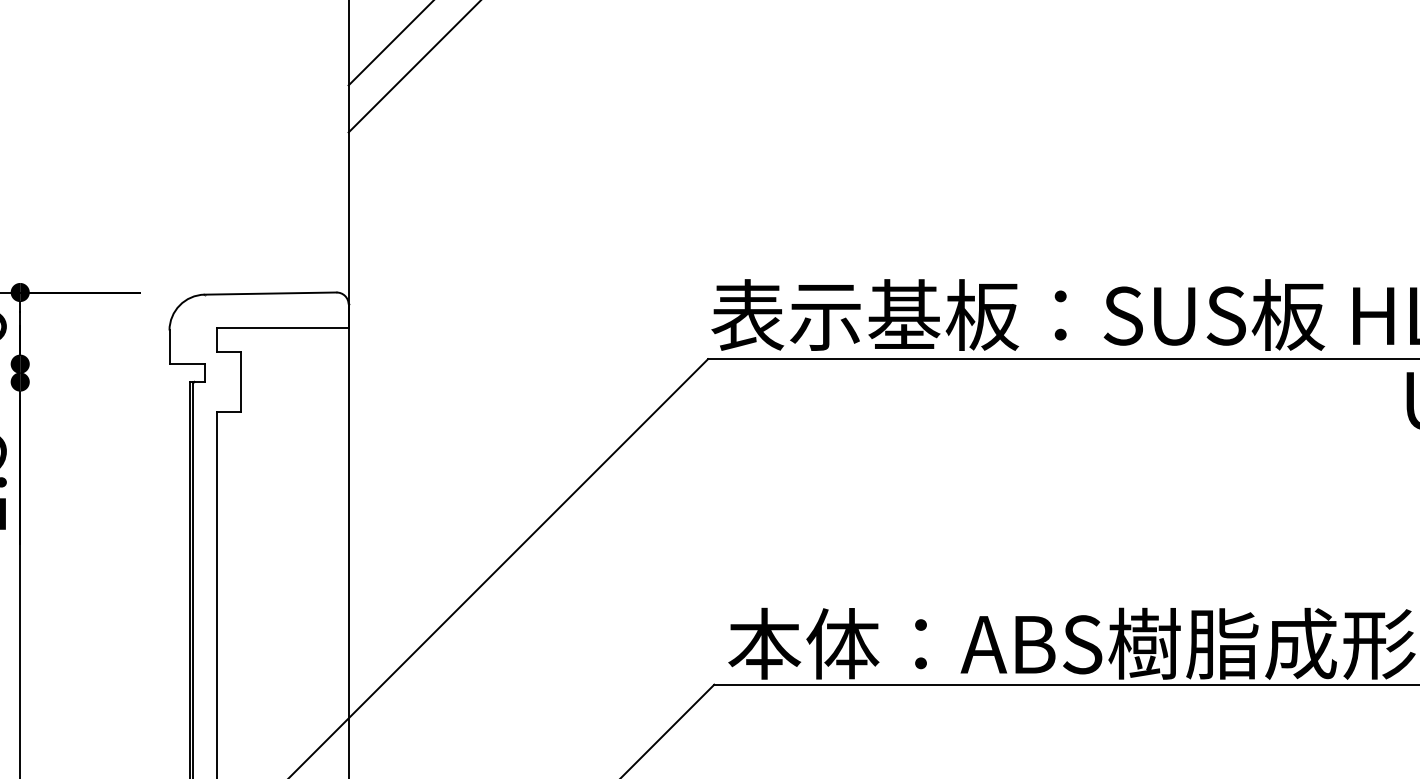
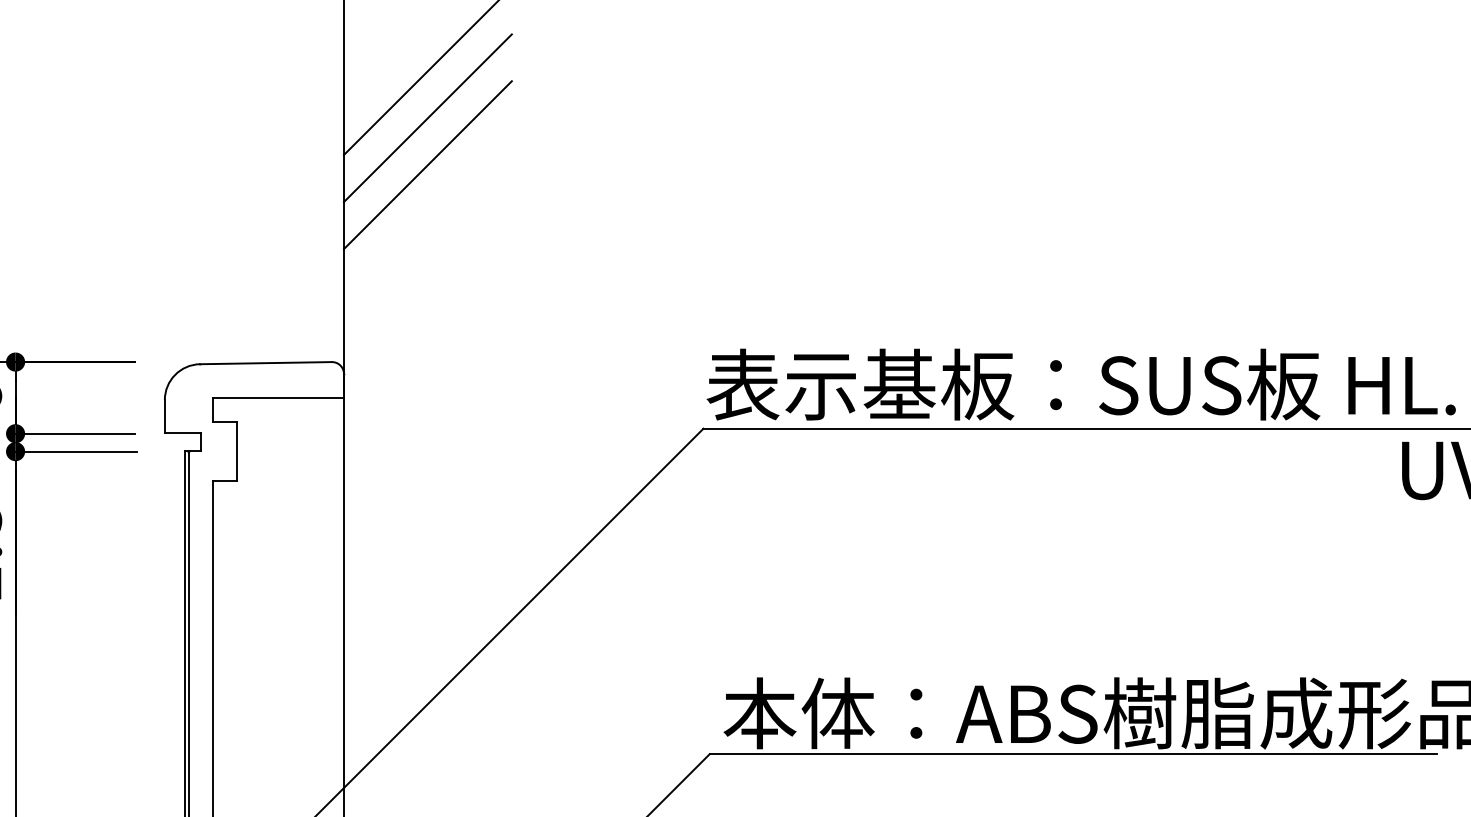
line: (432, 95) -> (427, 165), added
line: (80, 363) -> (75, 433), added
line: (81, 381) -> (76, 451), added

